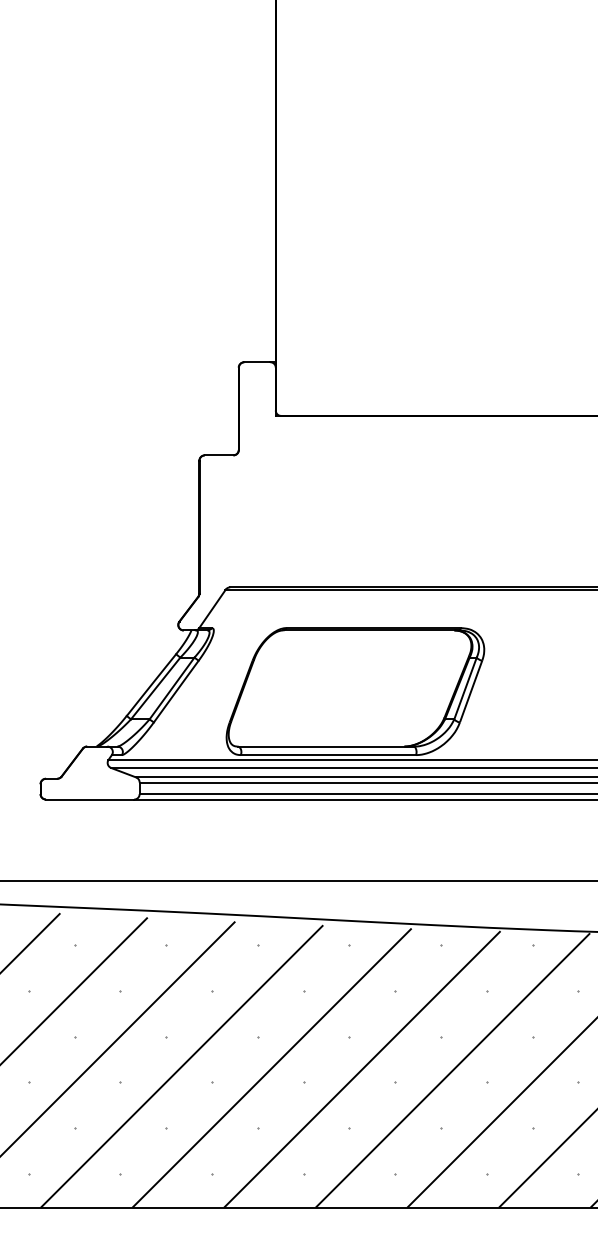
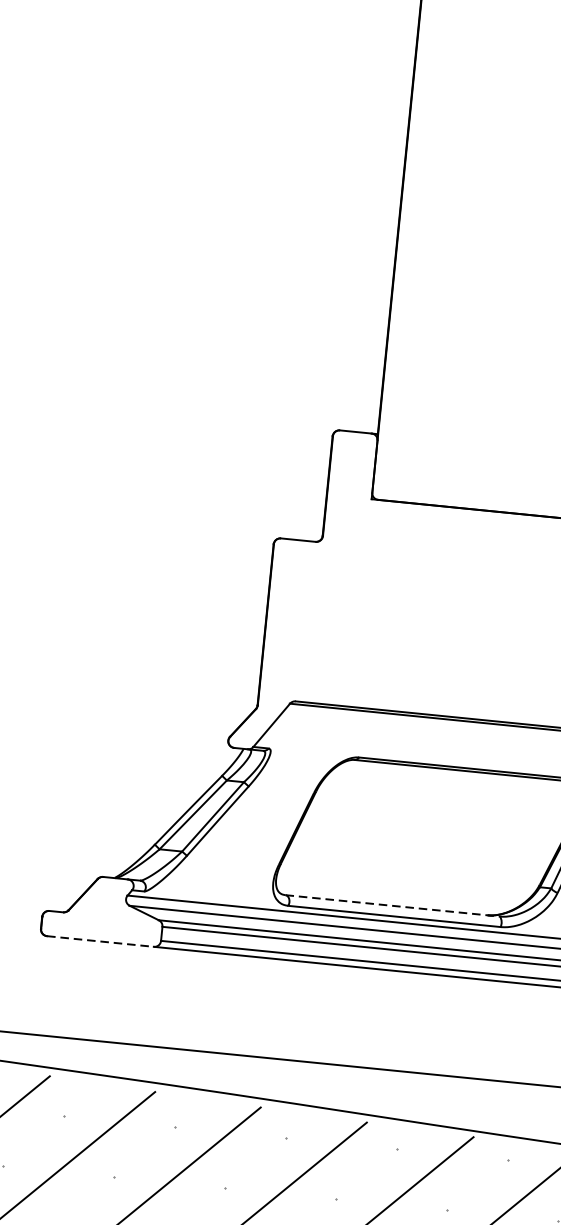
line: (326, 746) -> (393, 905), solid -> dashed
line: (90, 799) -> (100, 941), solid -> dashed

